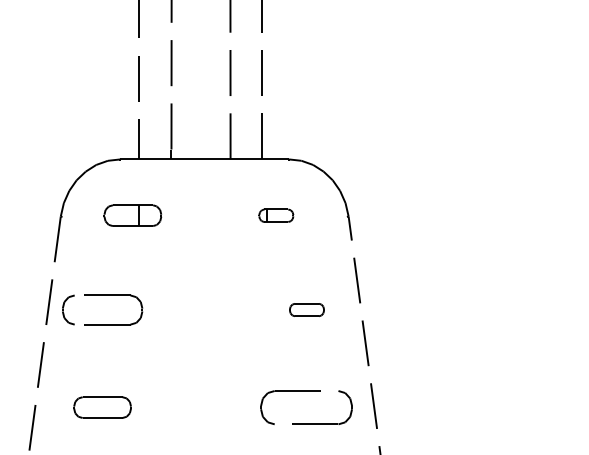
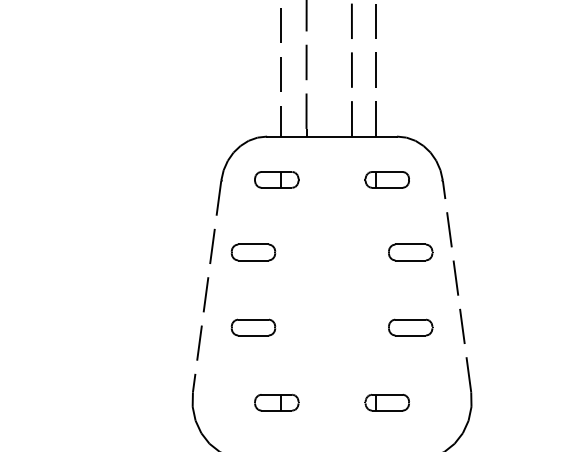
part: (275, 215) -> (386, 179), size x1.67
part: (102, 310) -> (253, 252), size x0.71
part: (306, 310) -> (410, 252), size x1.67
part: (306, 407) -> (410, 327), size x0.62

